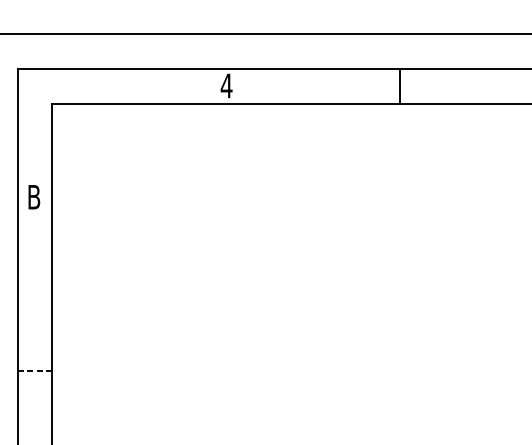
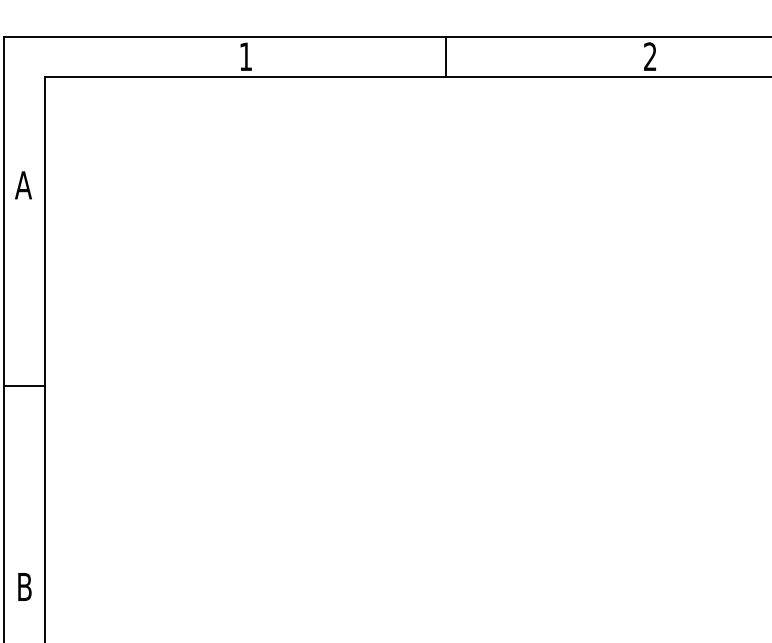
text: (226, 85) -> (245, 56), 4 -> 1
text: (34, 197) -> (23, 185), B -> A
line: (35, 371) -> (25, 386), dashed -> solid

